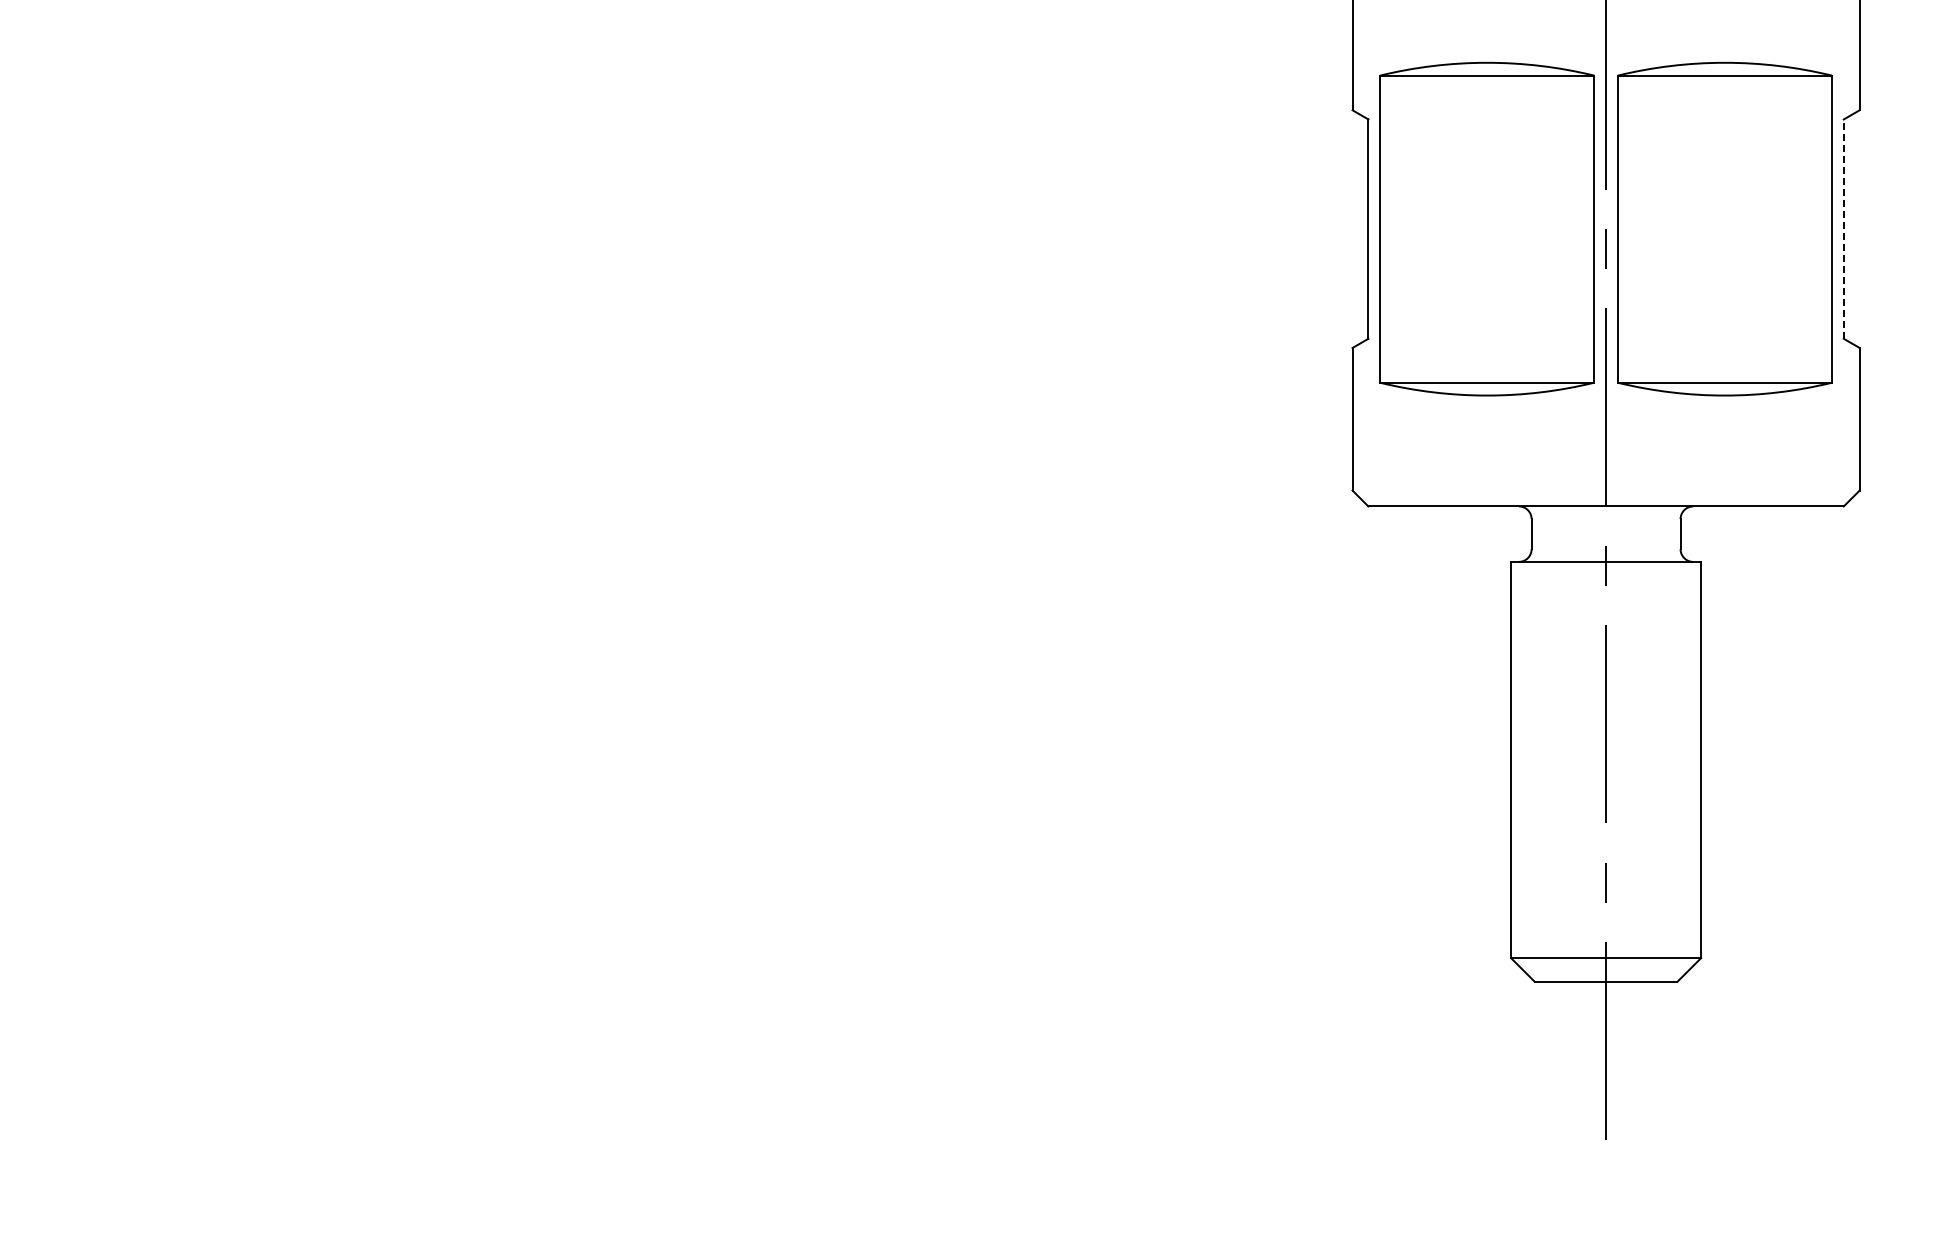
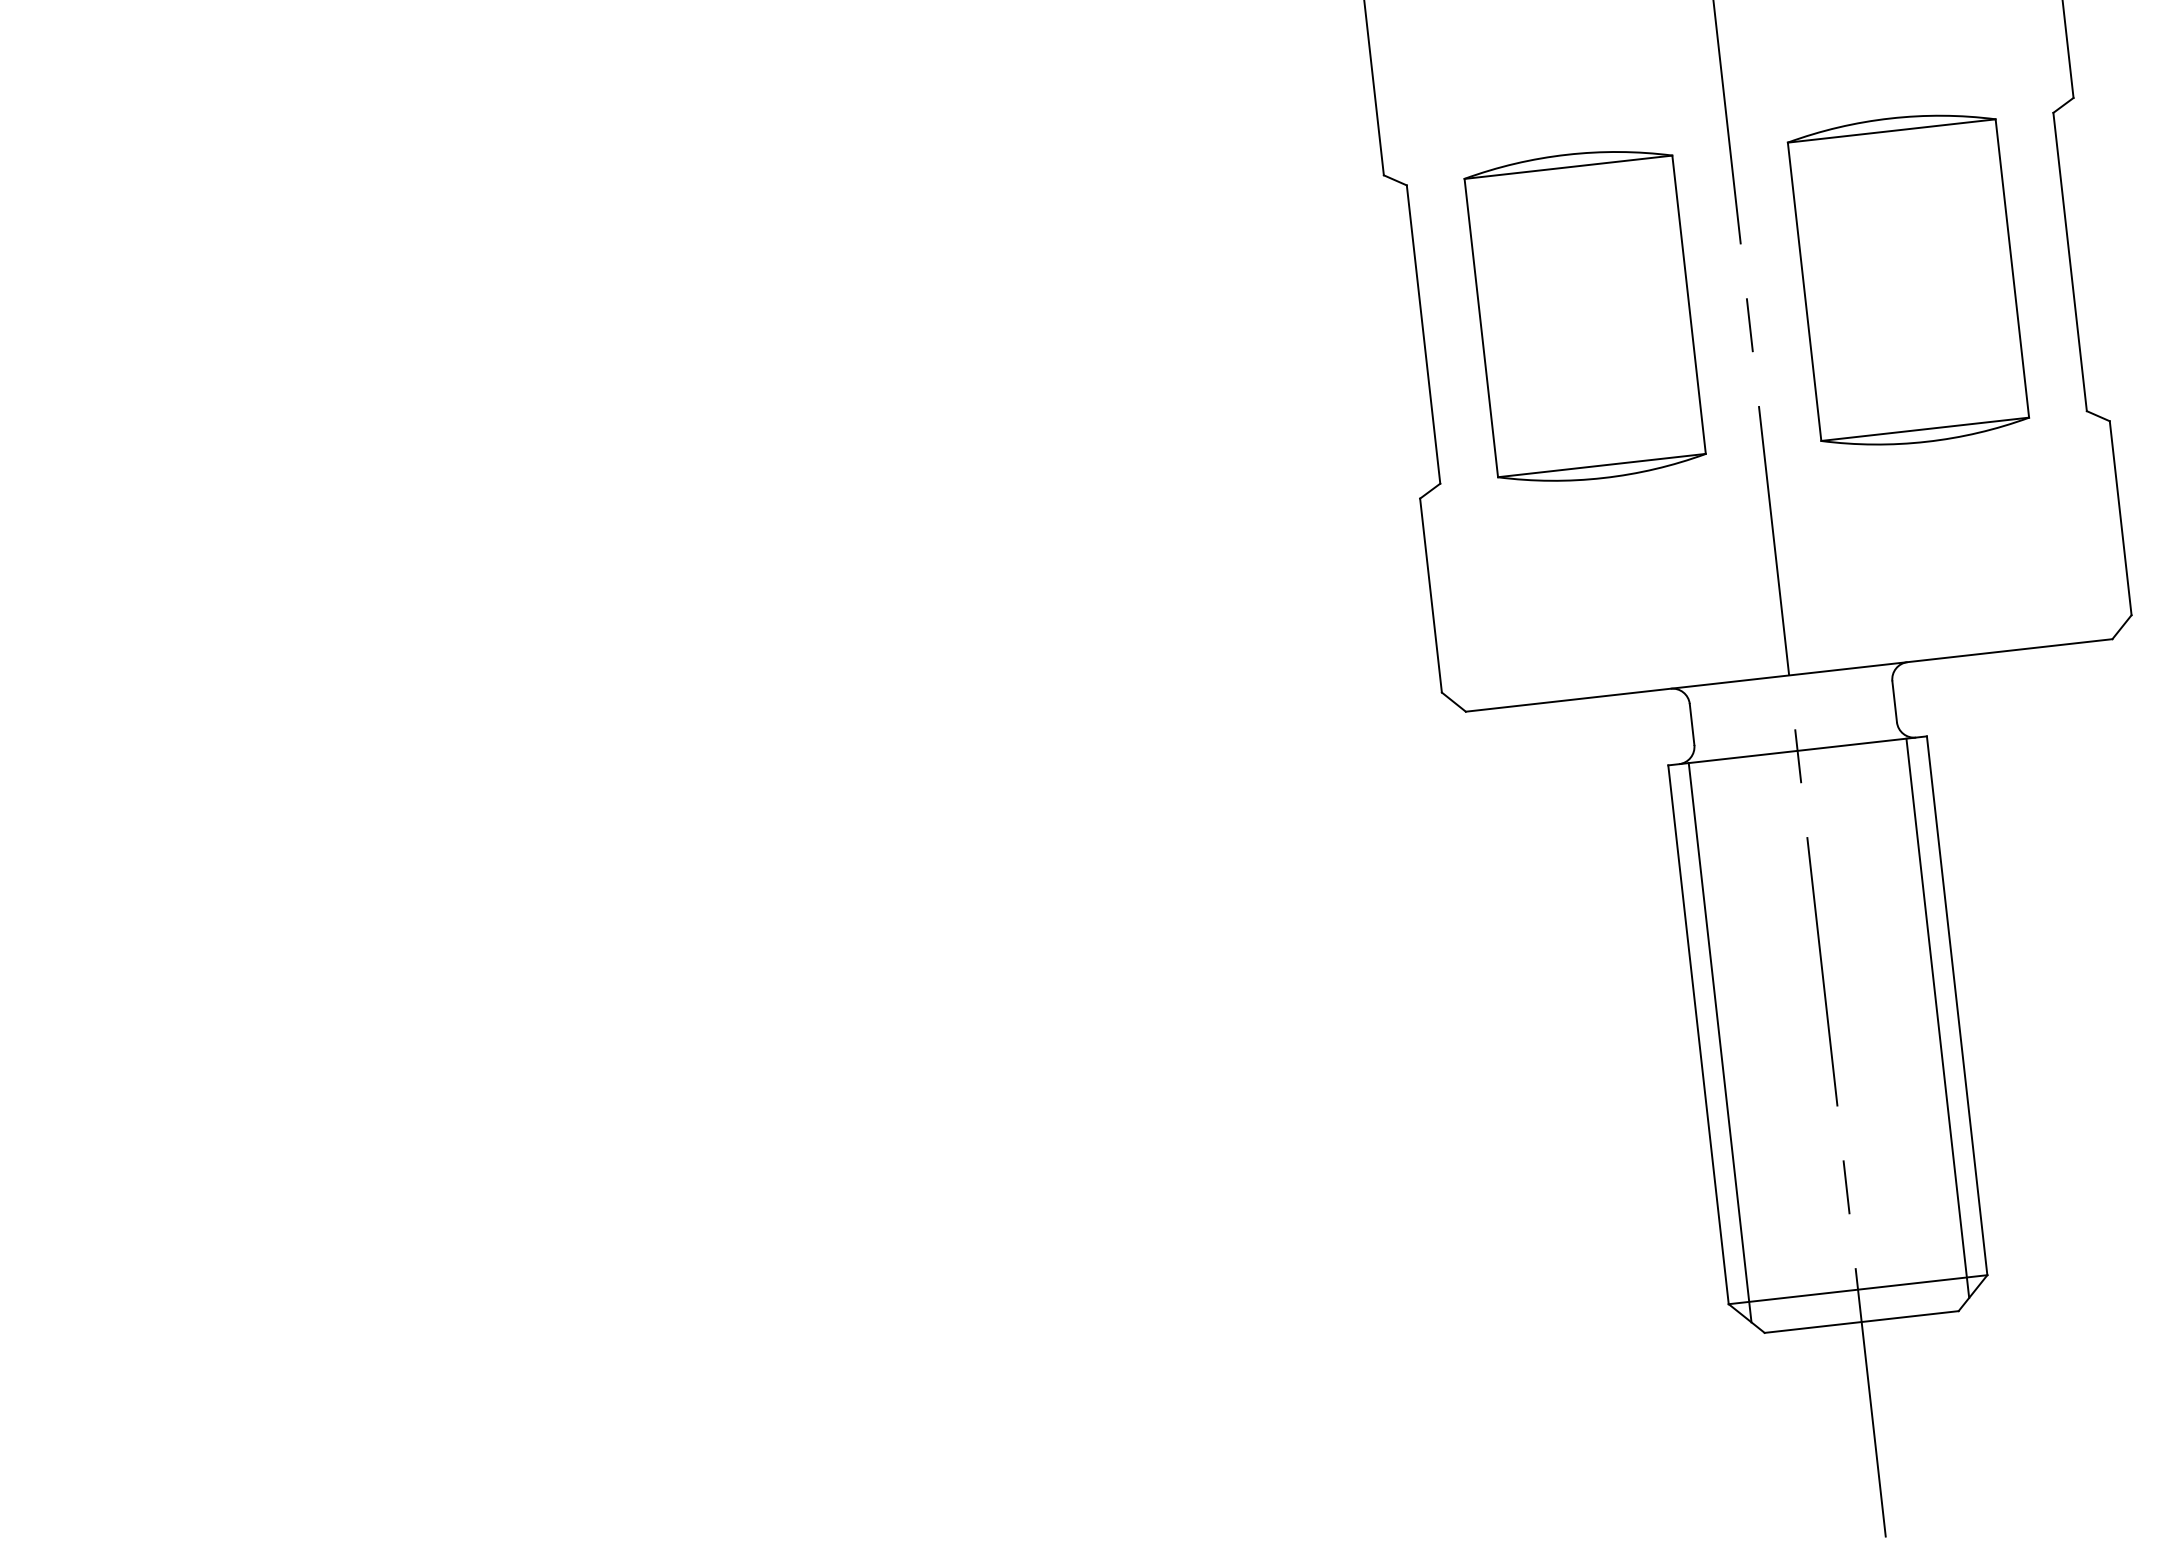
part: (1487, 228) -> (1585, 315), size x0.71
part: (1724, 228) -> (1907, 279), size x0.71
line: (1843, 229) -> (2069, 262), dashed -> solid
line: (1526, 767) -> (1720, 1042), added
line: (1686, 767) -> (1938, 1018), added

